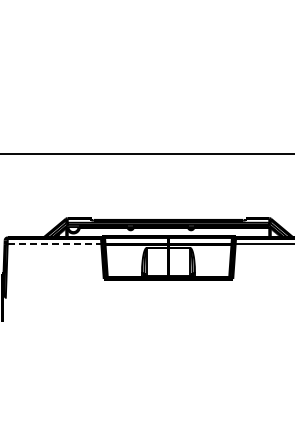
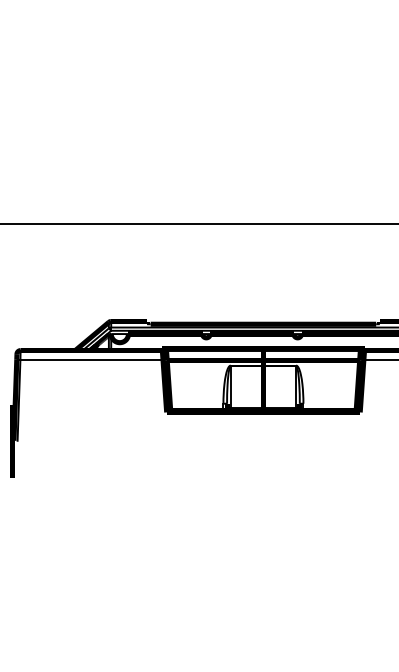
line: (55, 244) -> (92, 360), dashed -> solid

